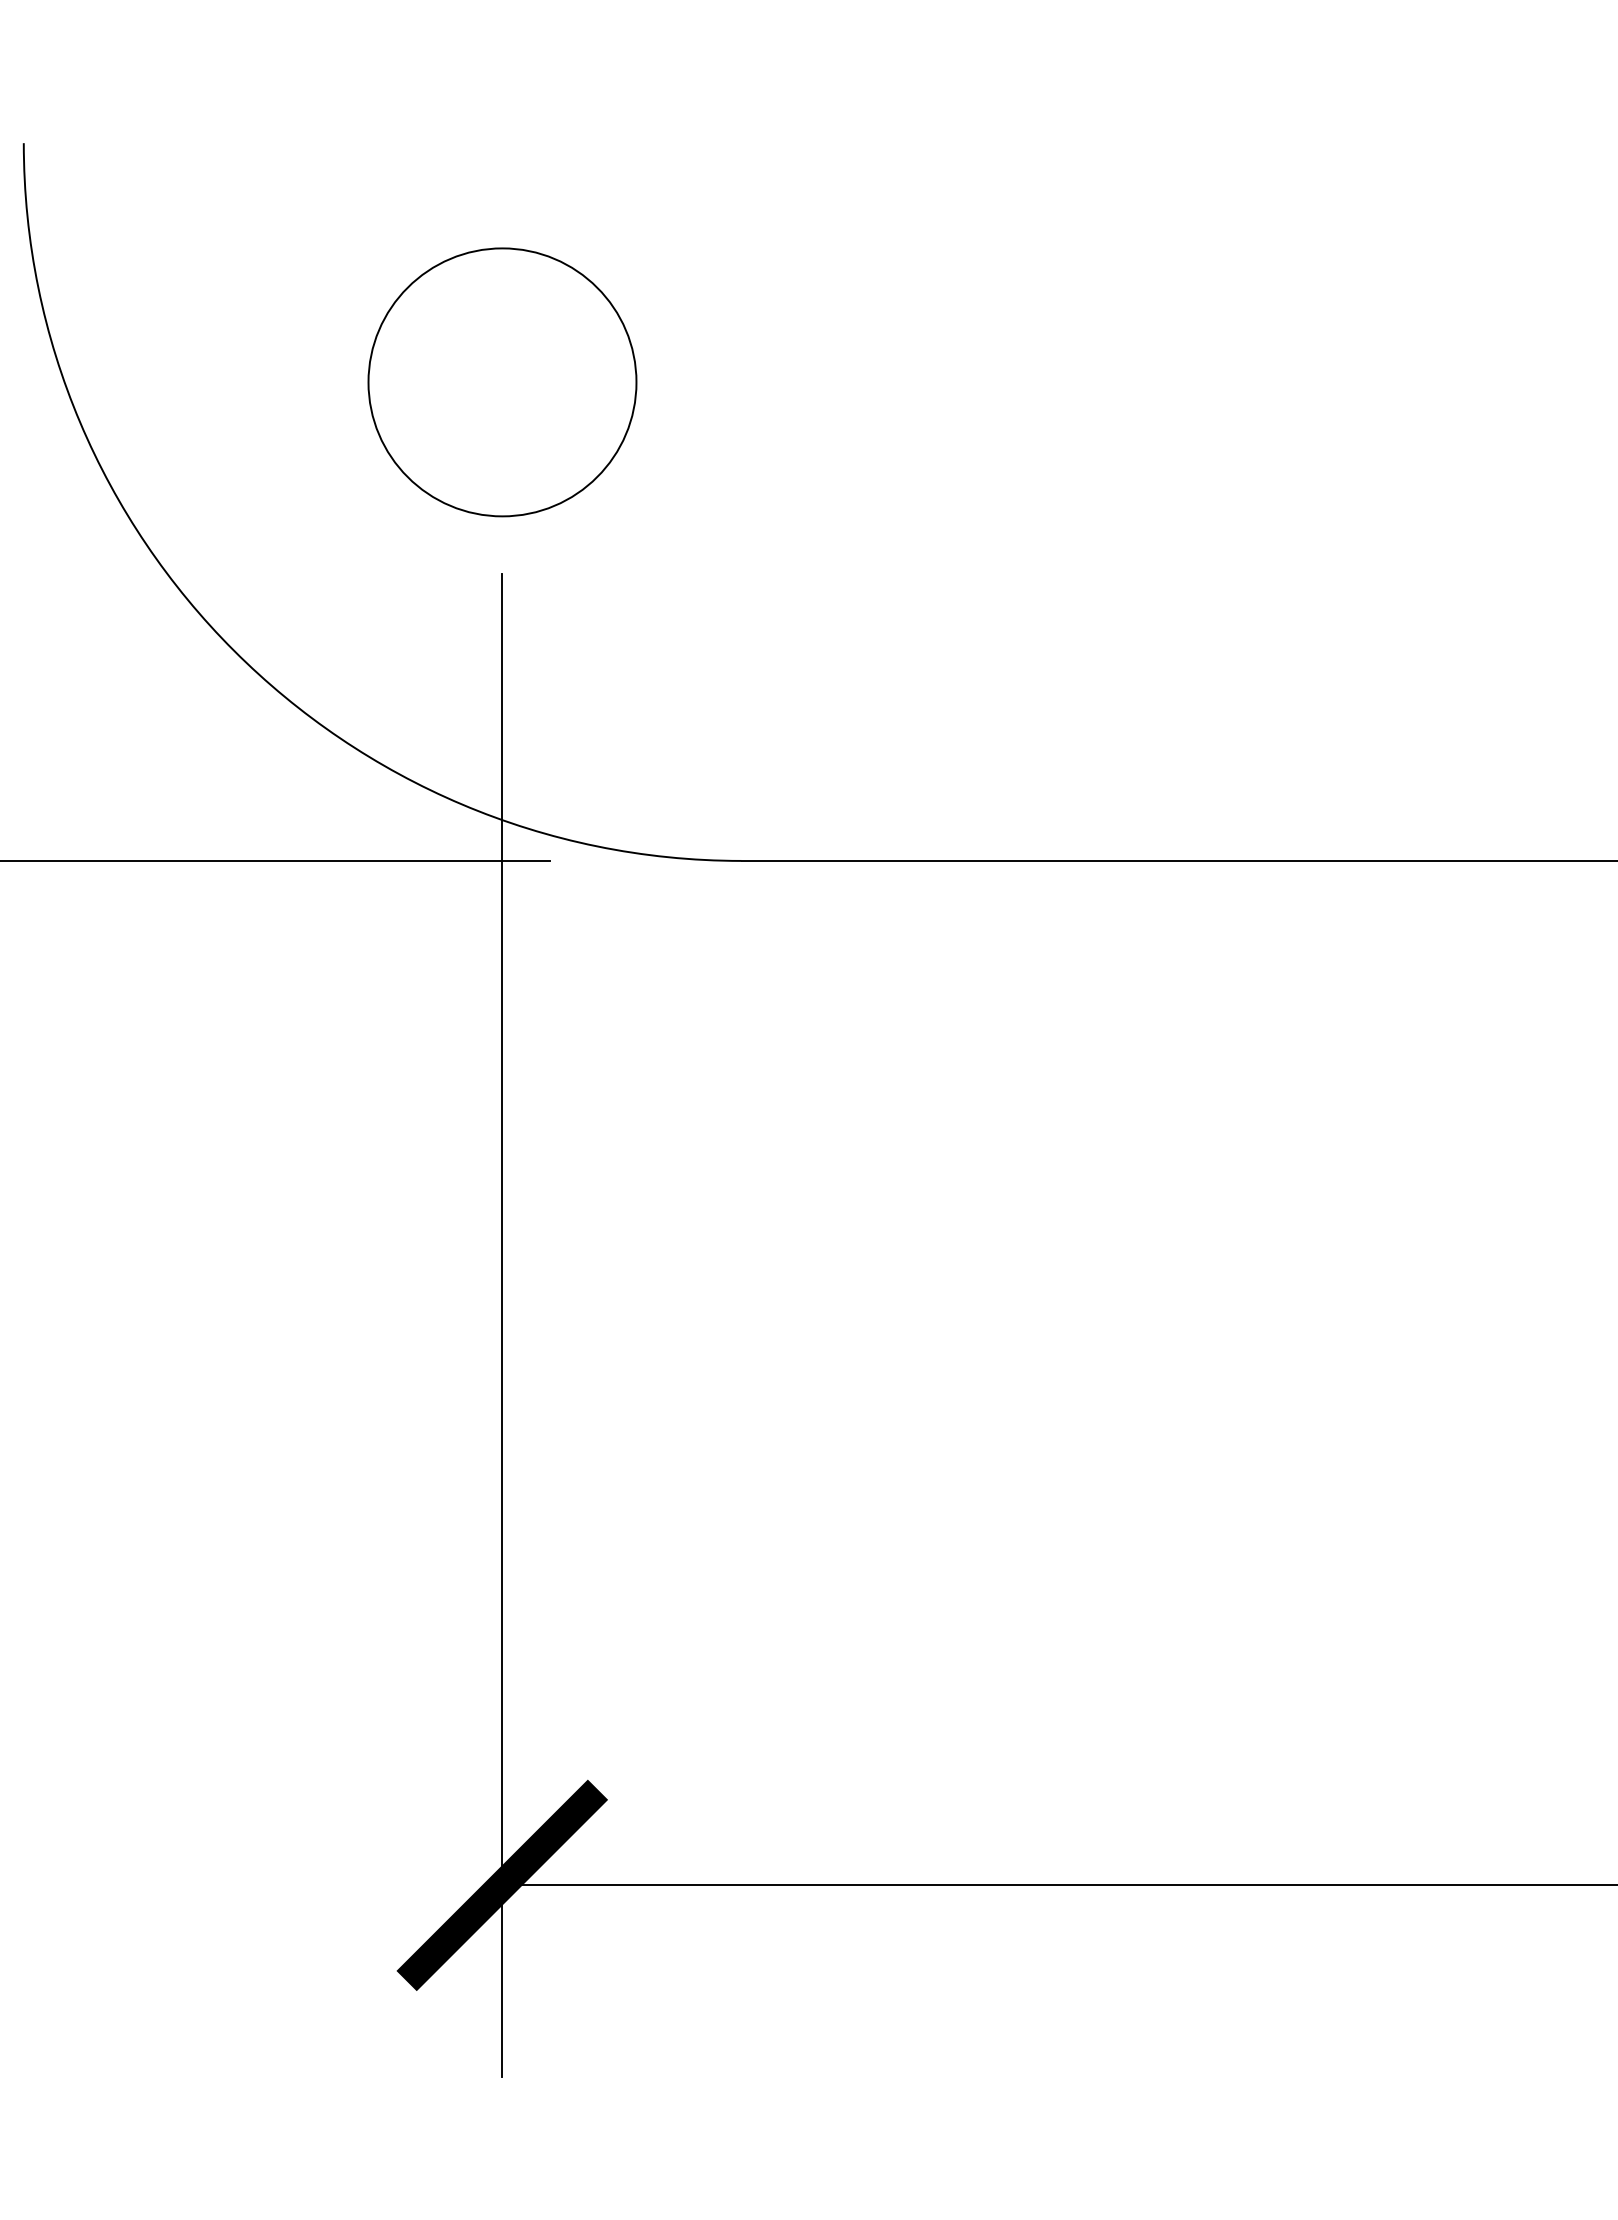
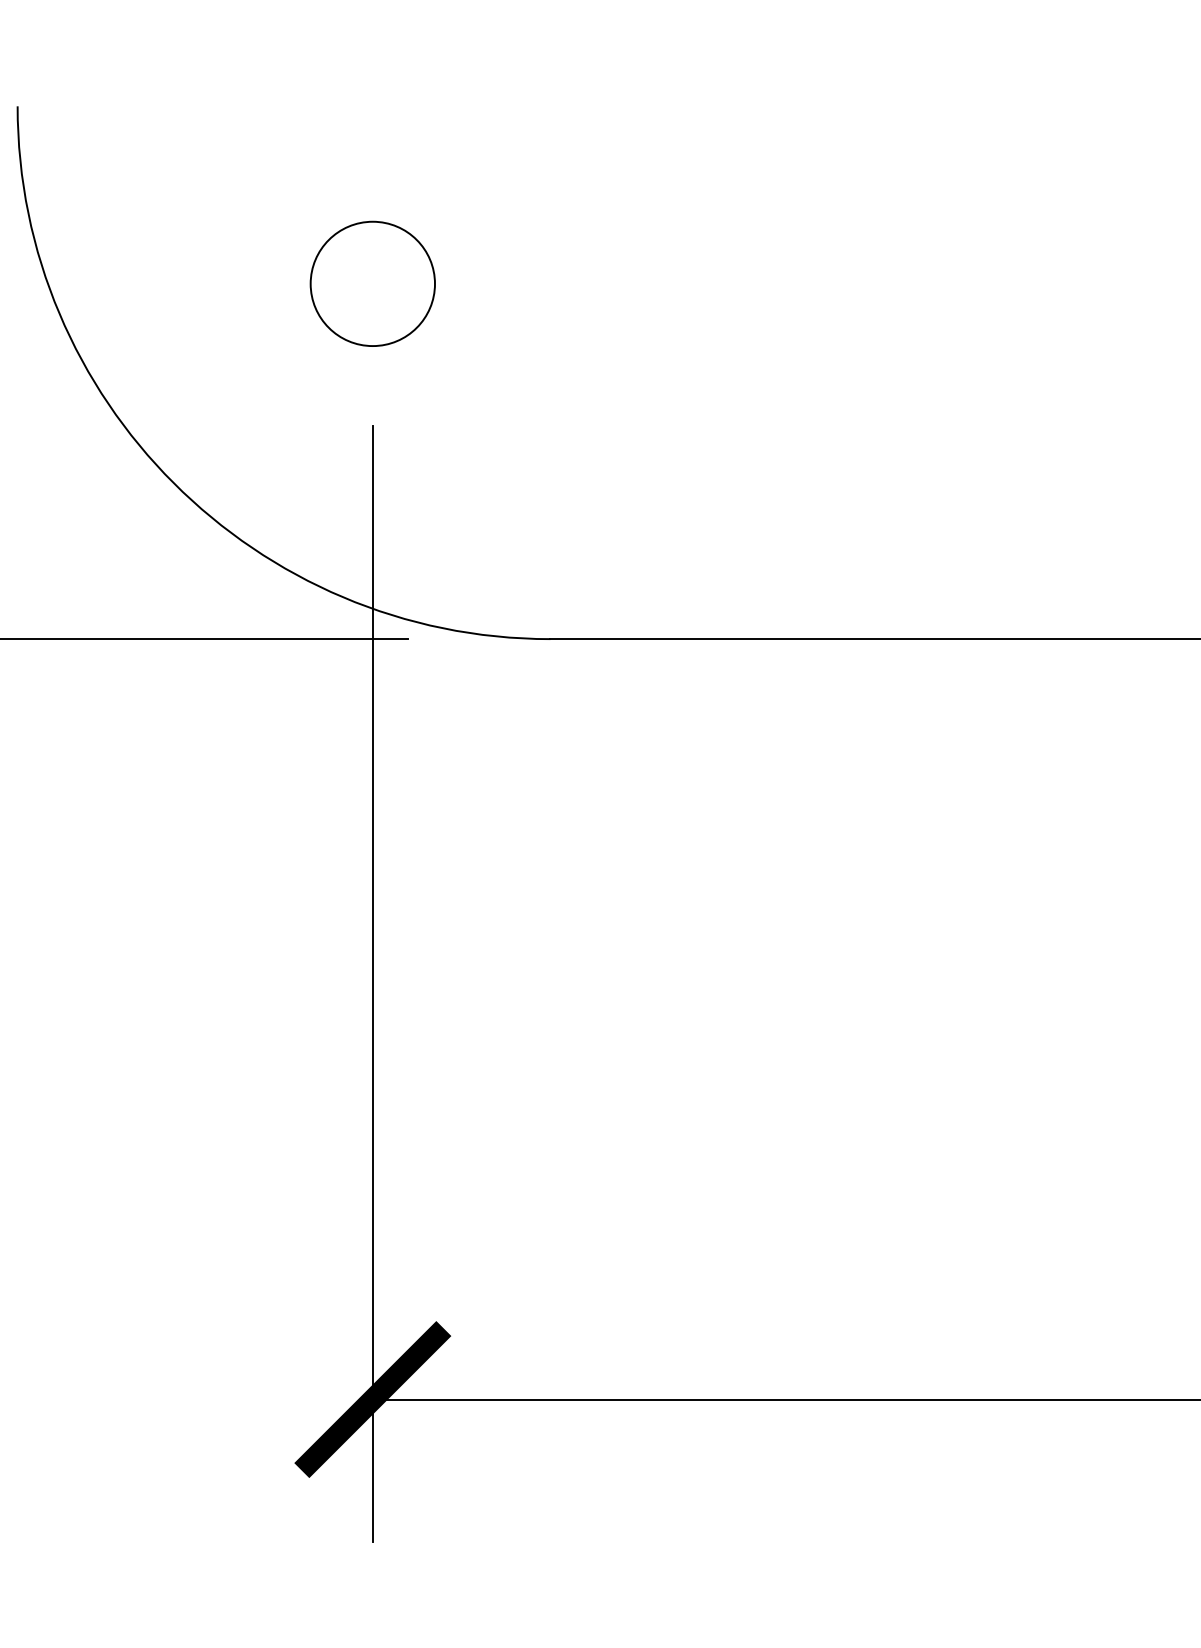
circle: (501, 382) -> (372, 283), size x0.62

